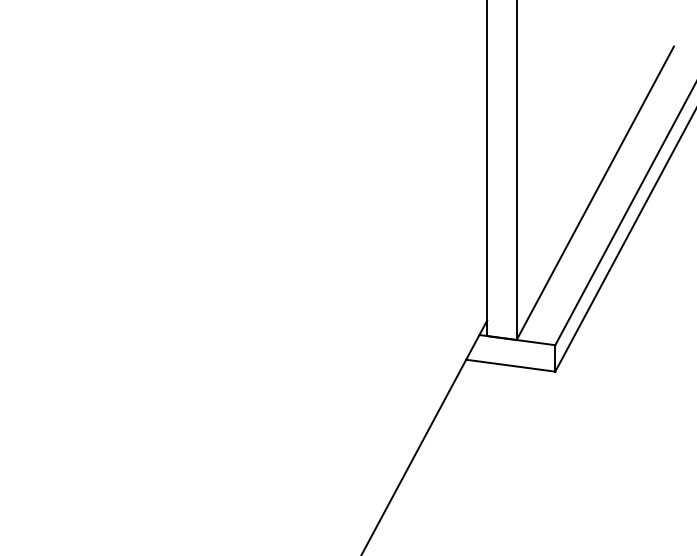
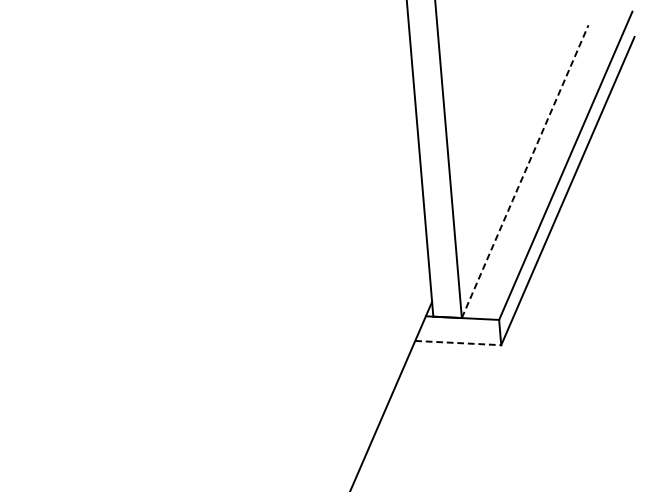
line: (595, 192) -> (525, 170), solid -> dashed
line: (510, 365) -> (457, 342), solid -> dashed

